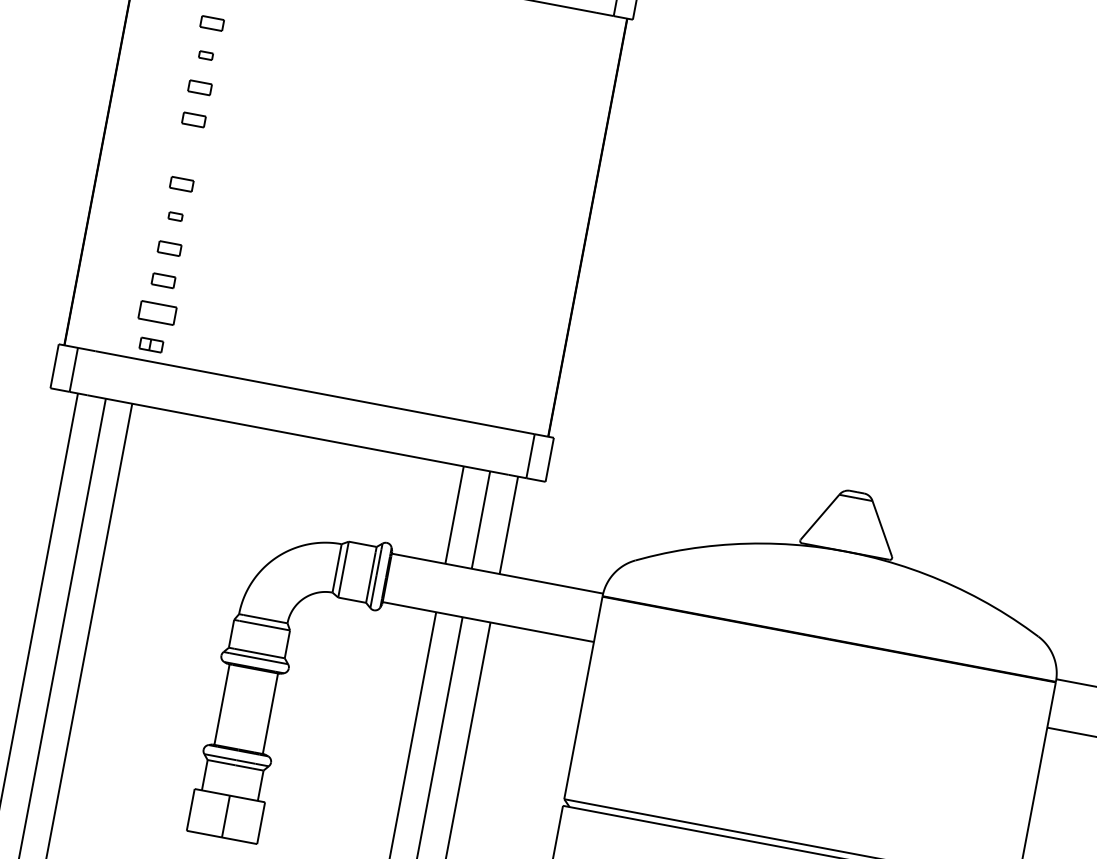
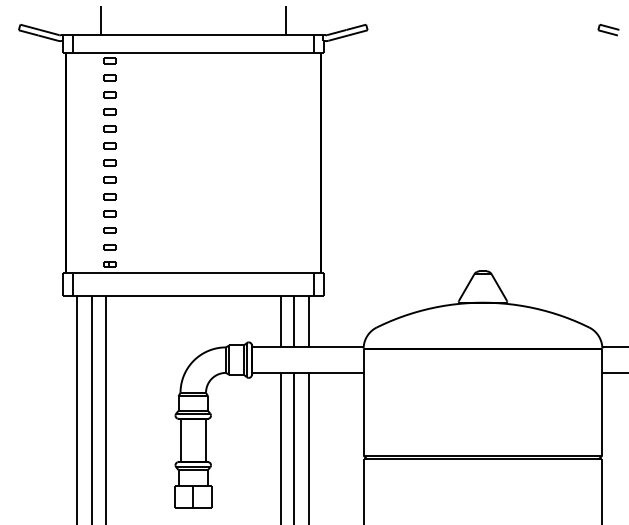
part: (205, 54) -> (109, 111), size x1.67
part: (186, 151) -> (109, 162), added
part: (174, 215) -> (109, 196), size x1.67
part: (156, 312) -> (109, 247), size x0.62

